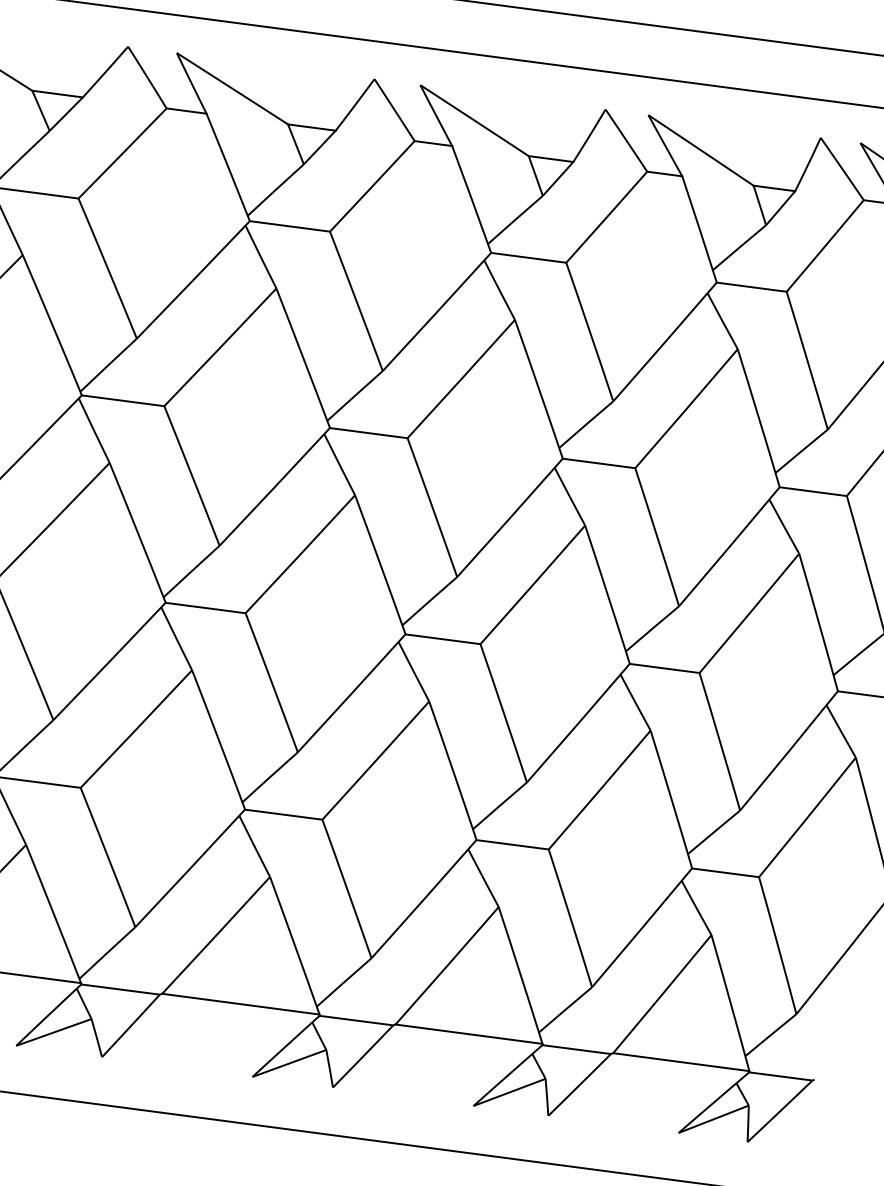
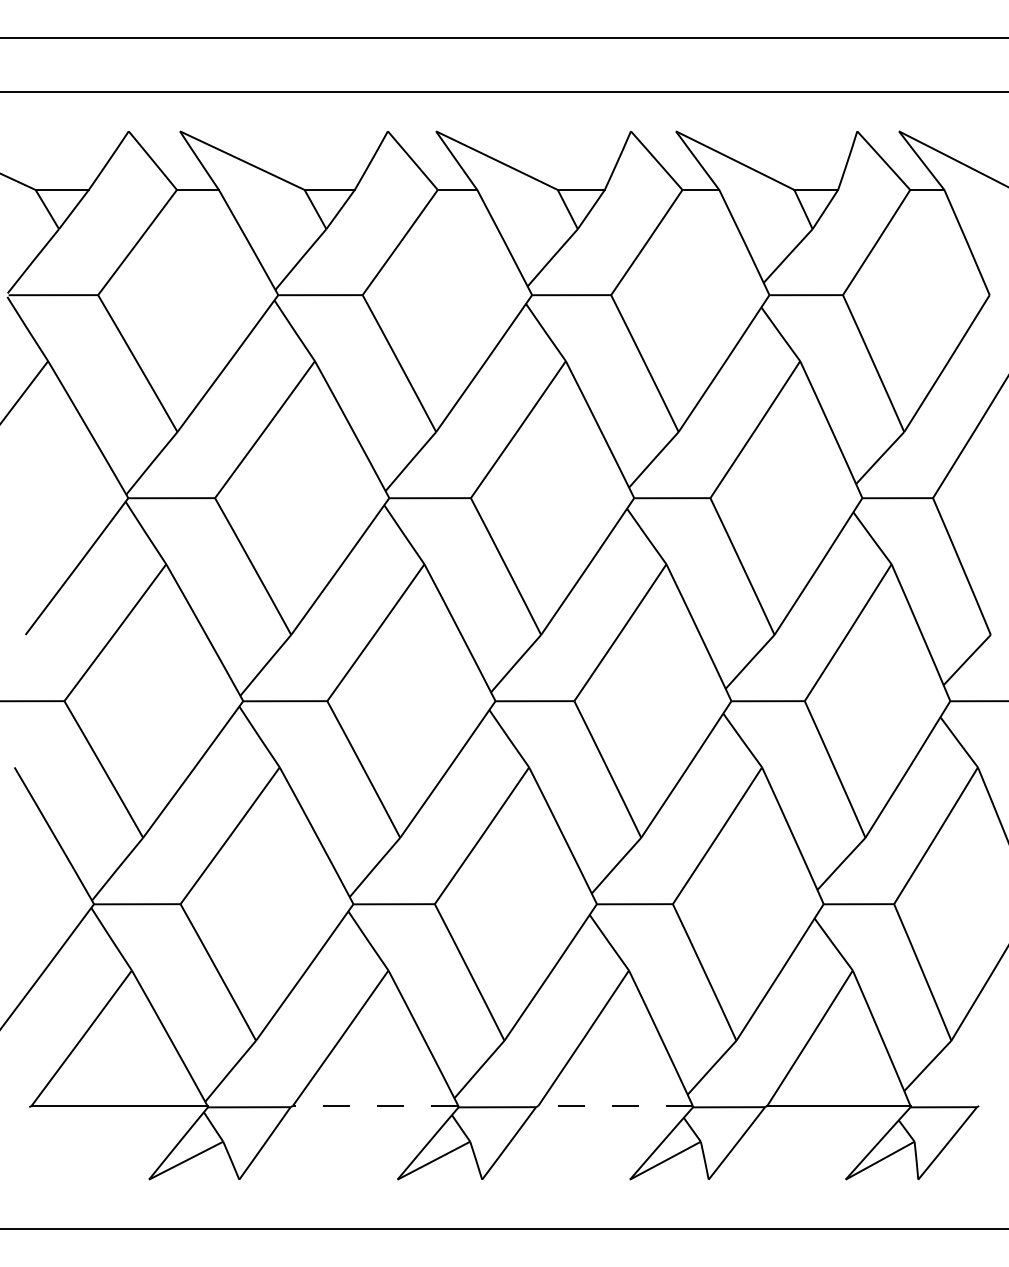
line: (240, 1004) -> (375, 1106), solid -> dashed
line: (468, 1034) -> (615, 1106), solid -> dashed

